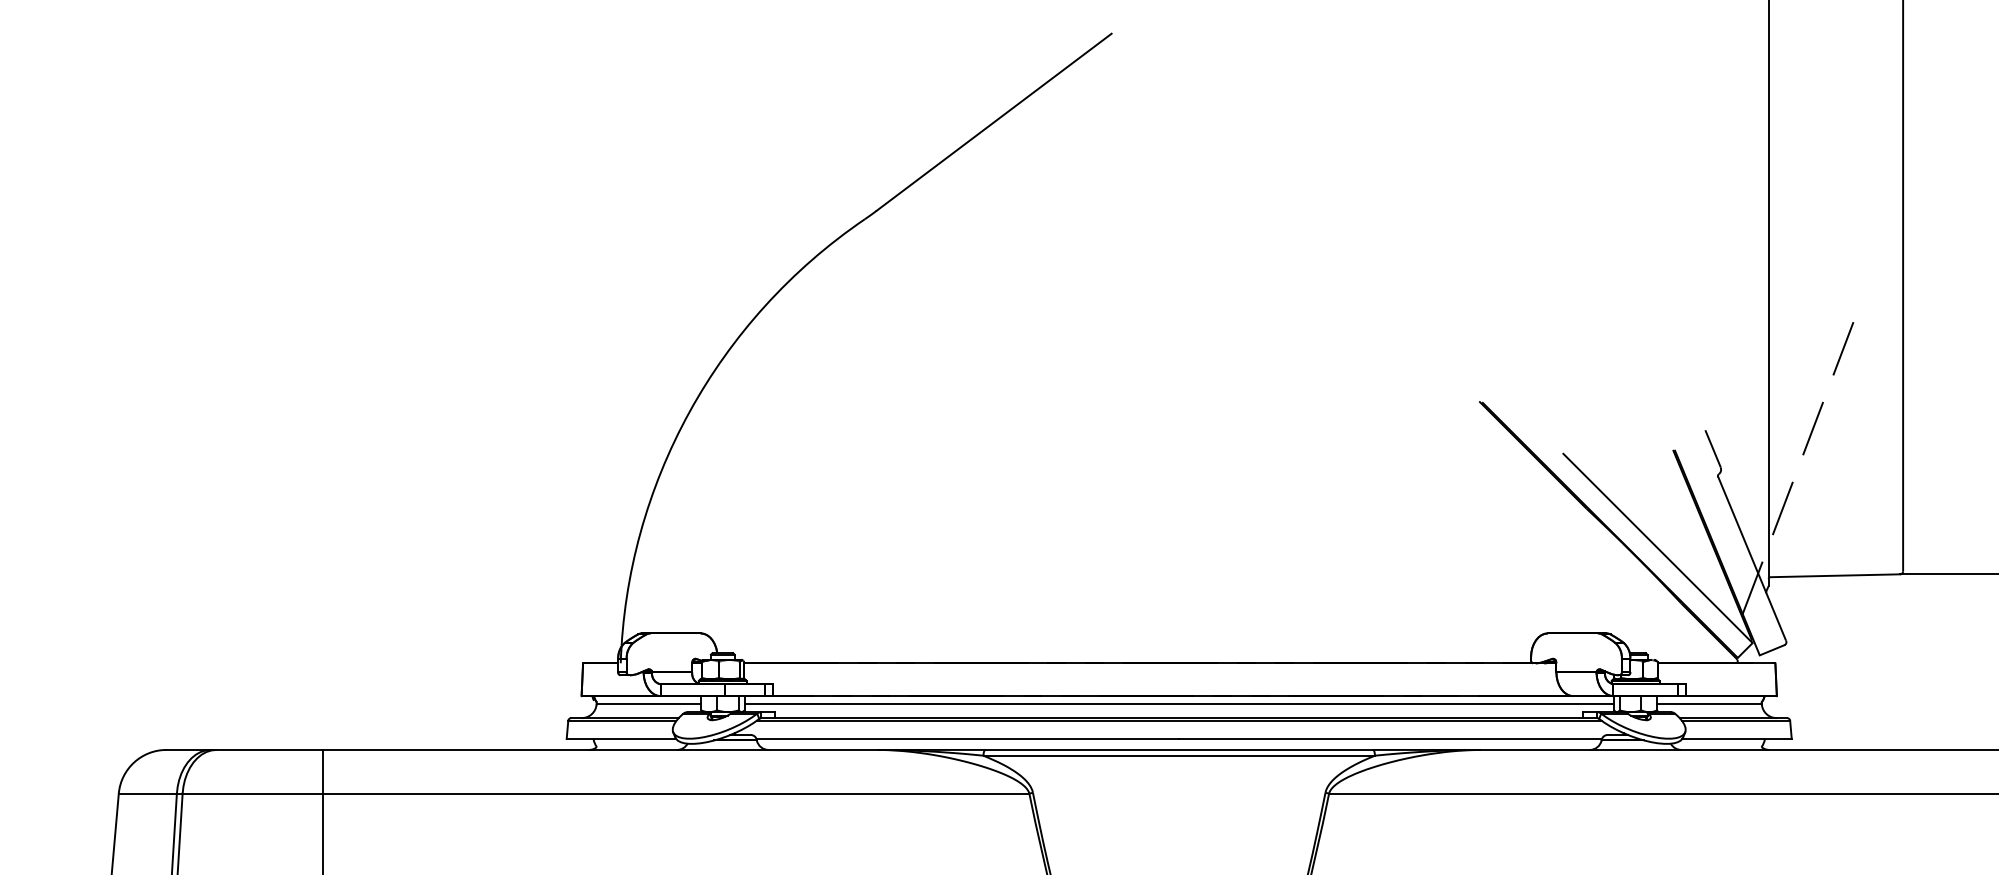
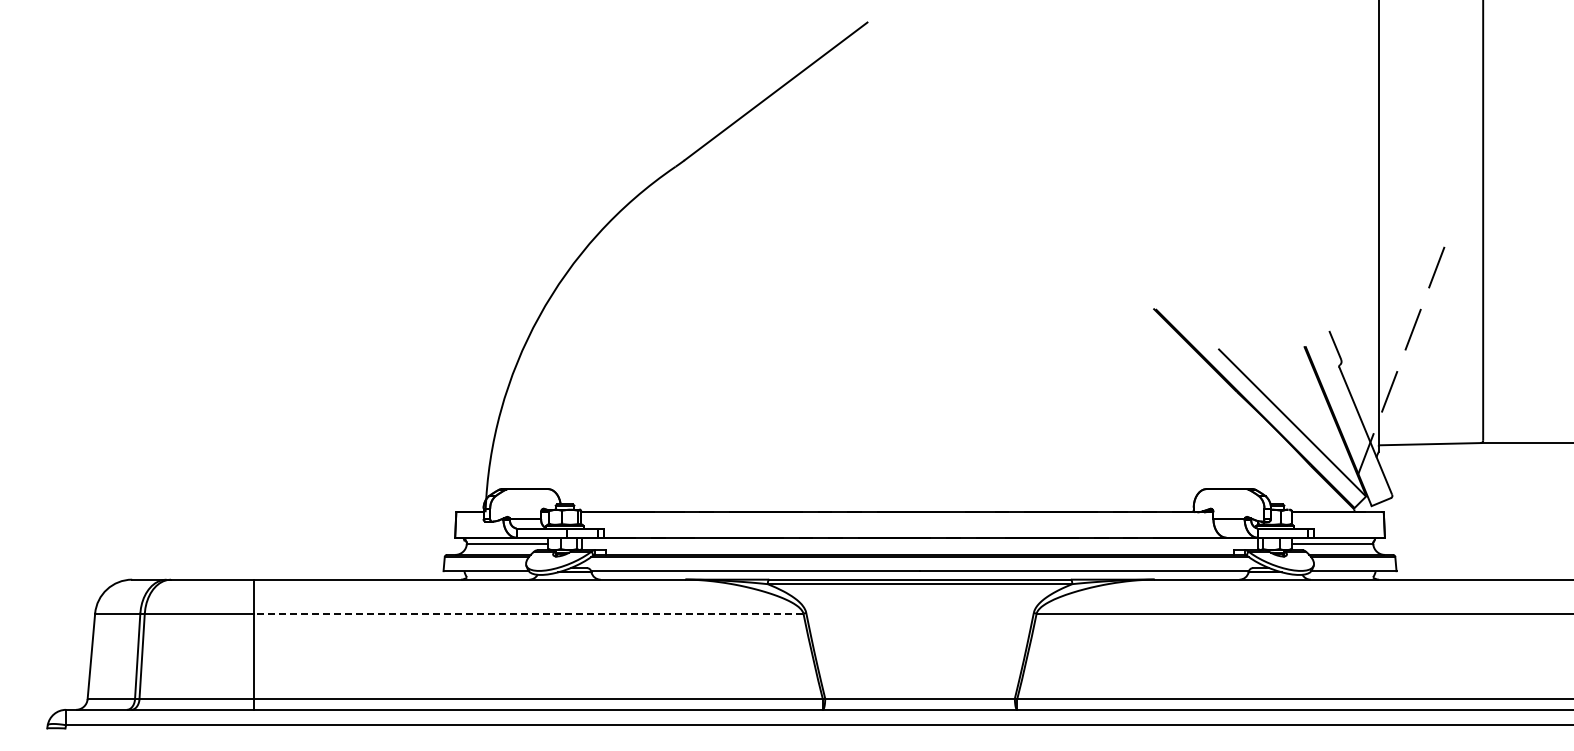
line: (1178, 704) -> (919, 544), removed
line: (675, 793) -> (528, 613), solid -> dashed

